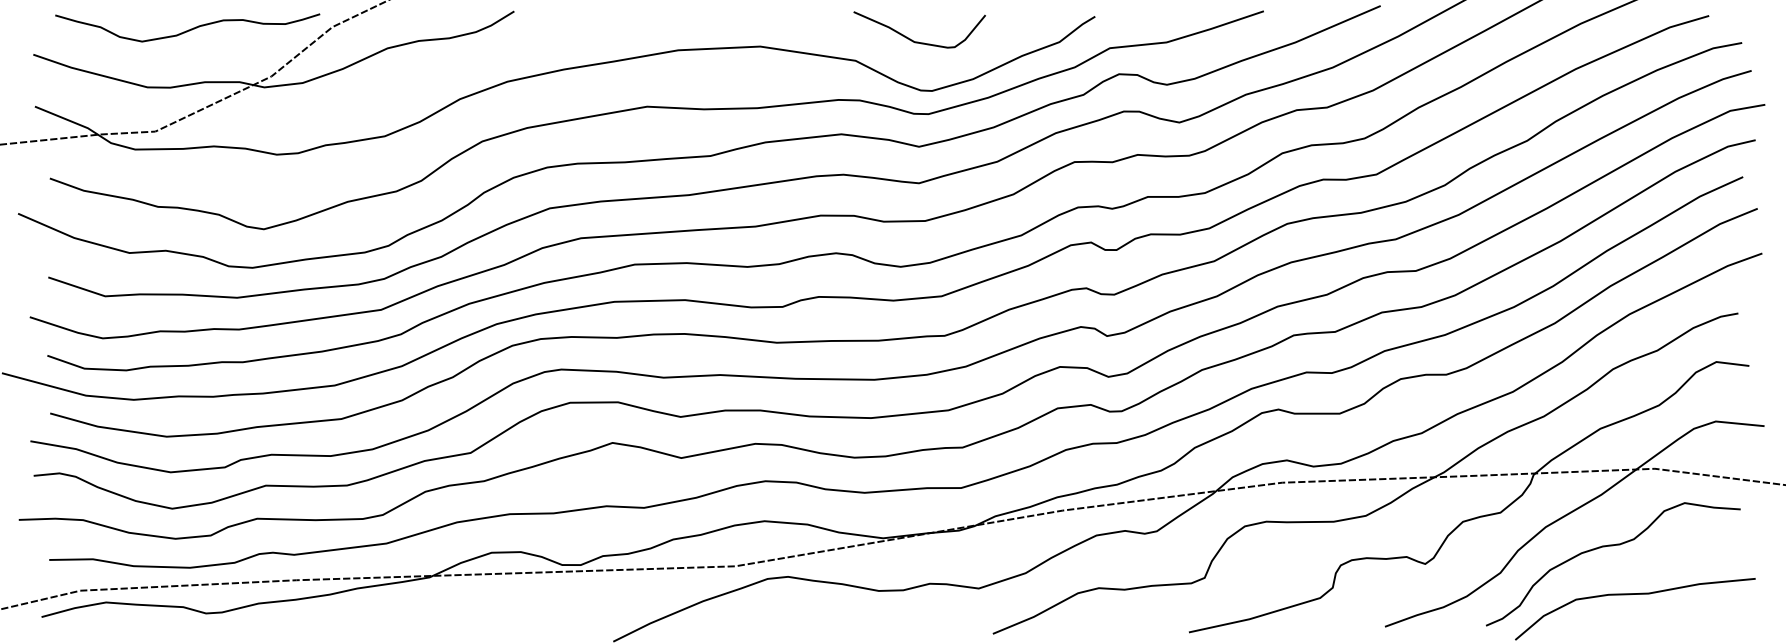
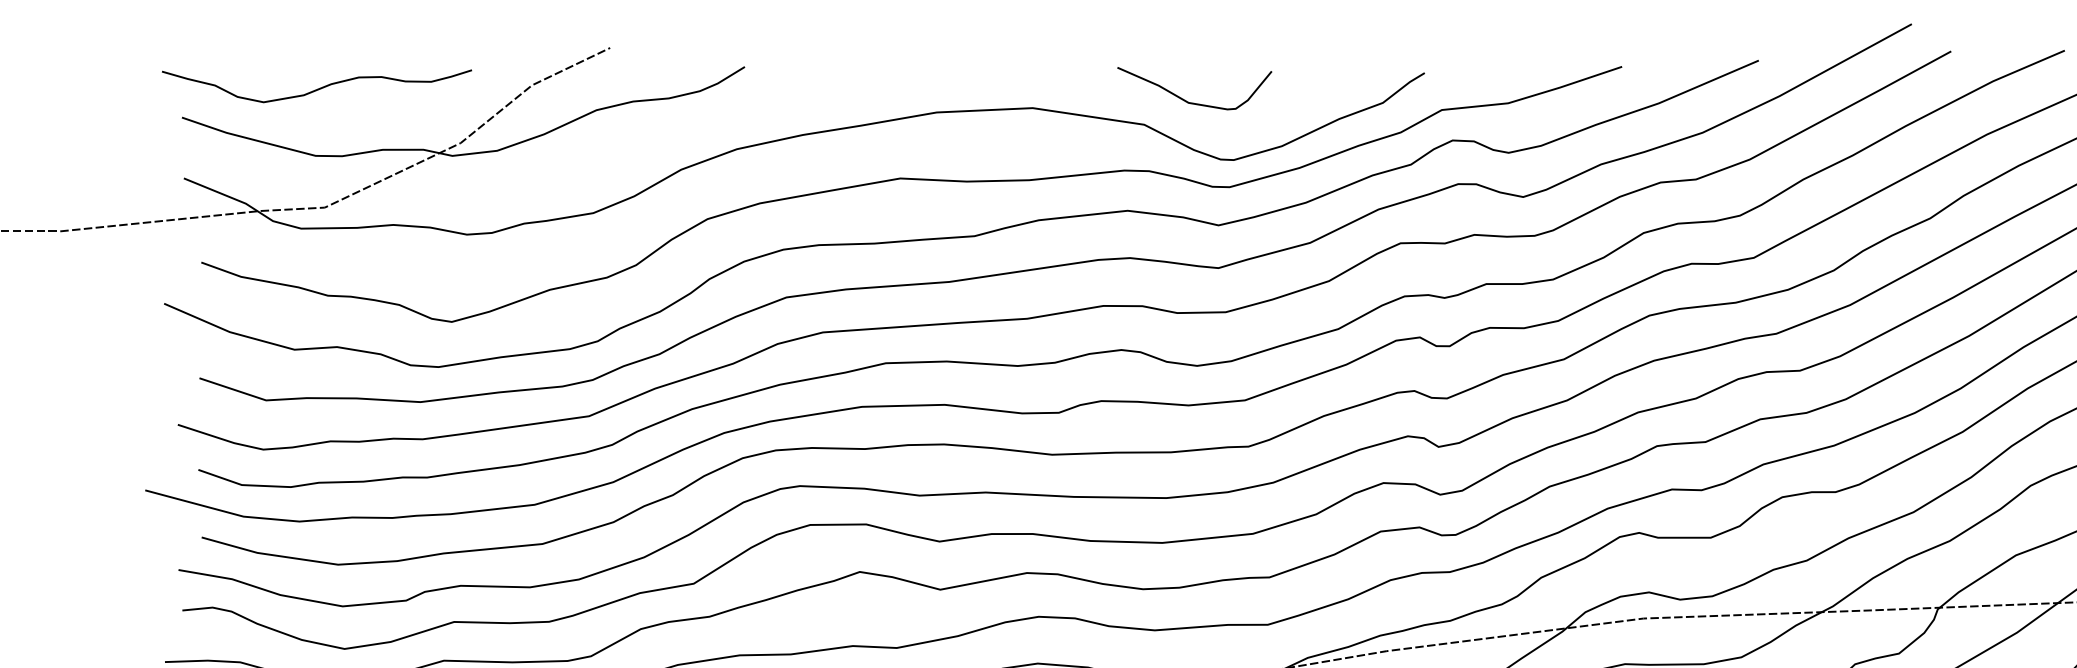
curve: (188, 29) -> (317, 88), moved
curve: (918, 41) -> (1193, 102), moved

